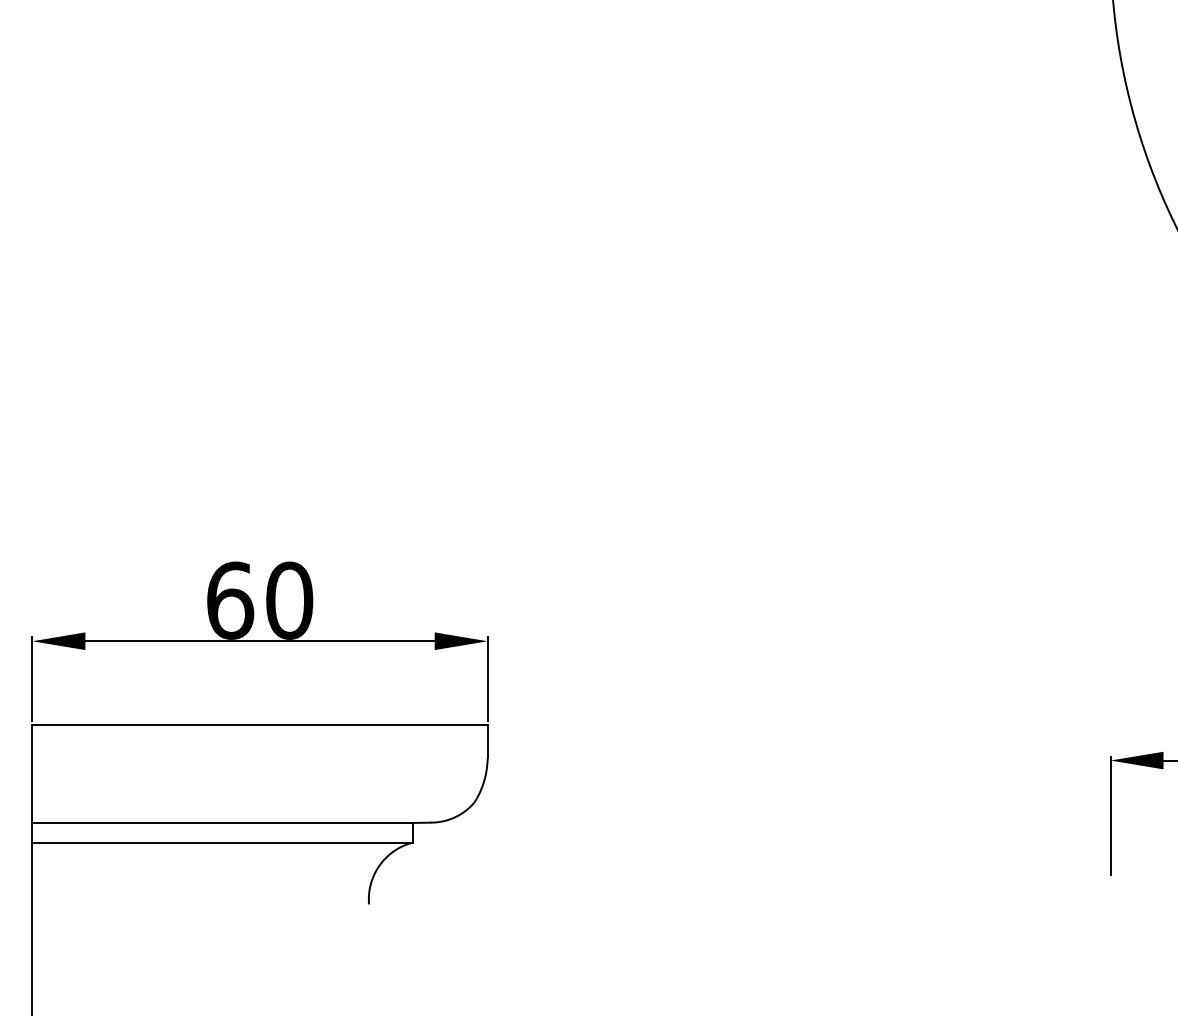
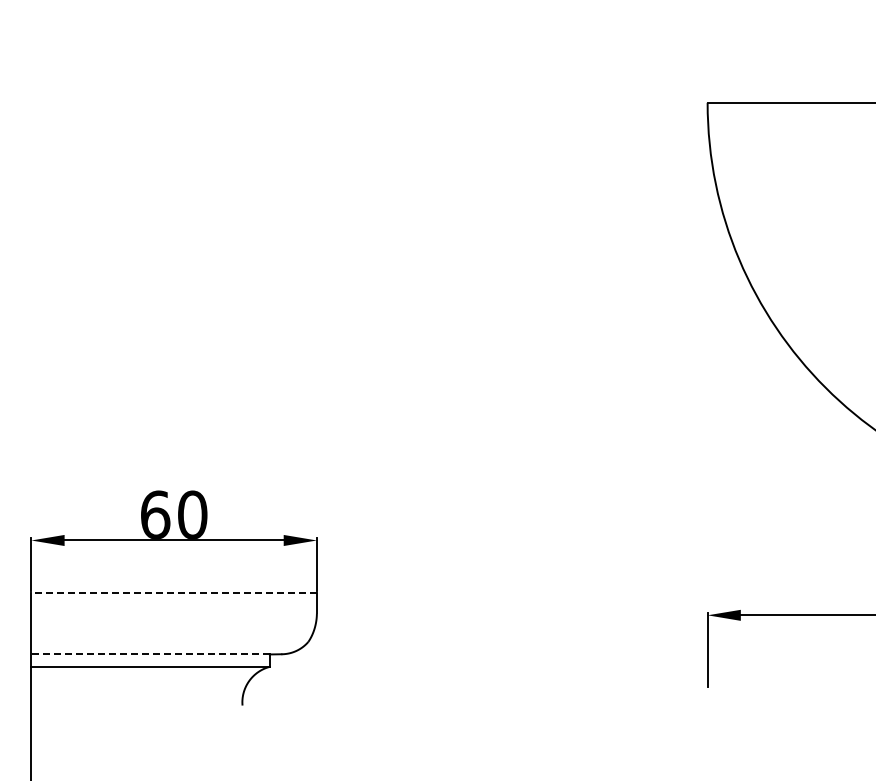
line: (260, 724) -> (174, 592), solid -> dashed
line: (222, 823) -> (150, 654), solid -> dashed

